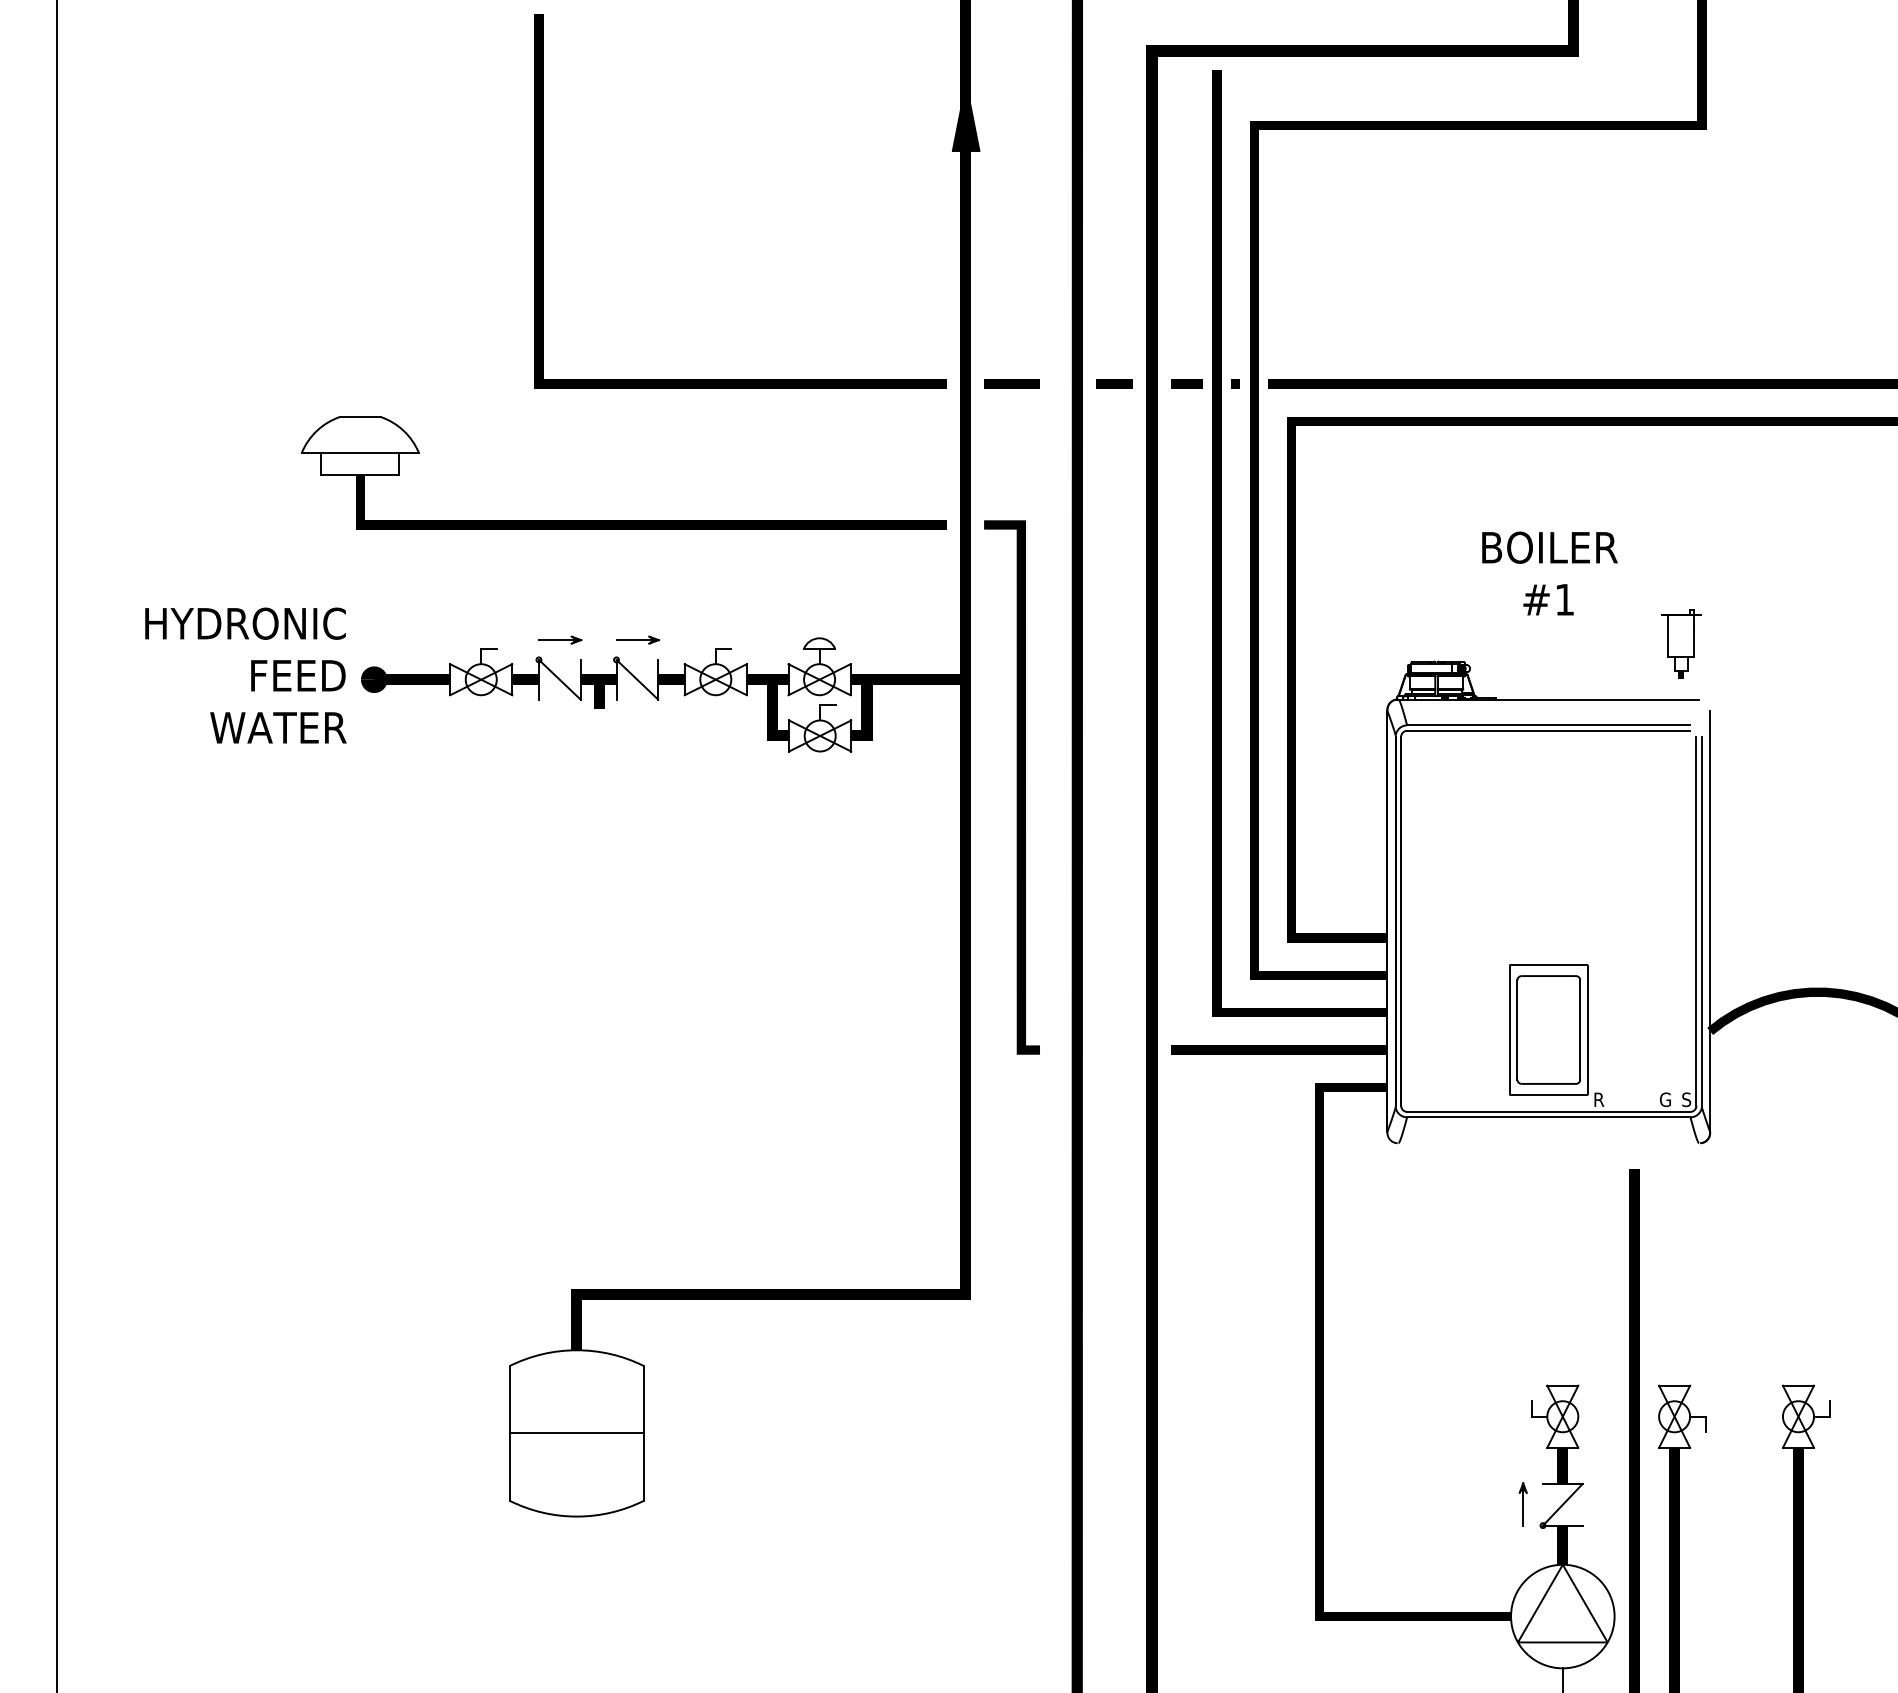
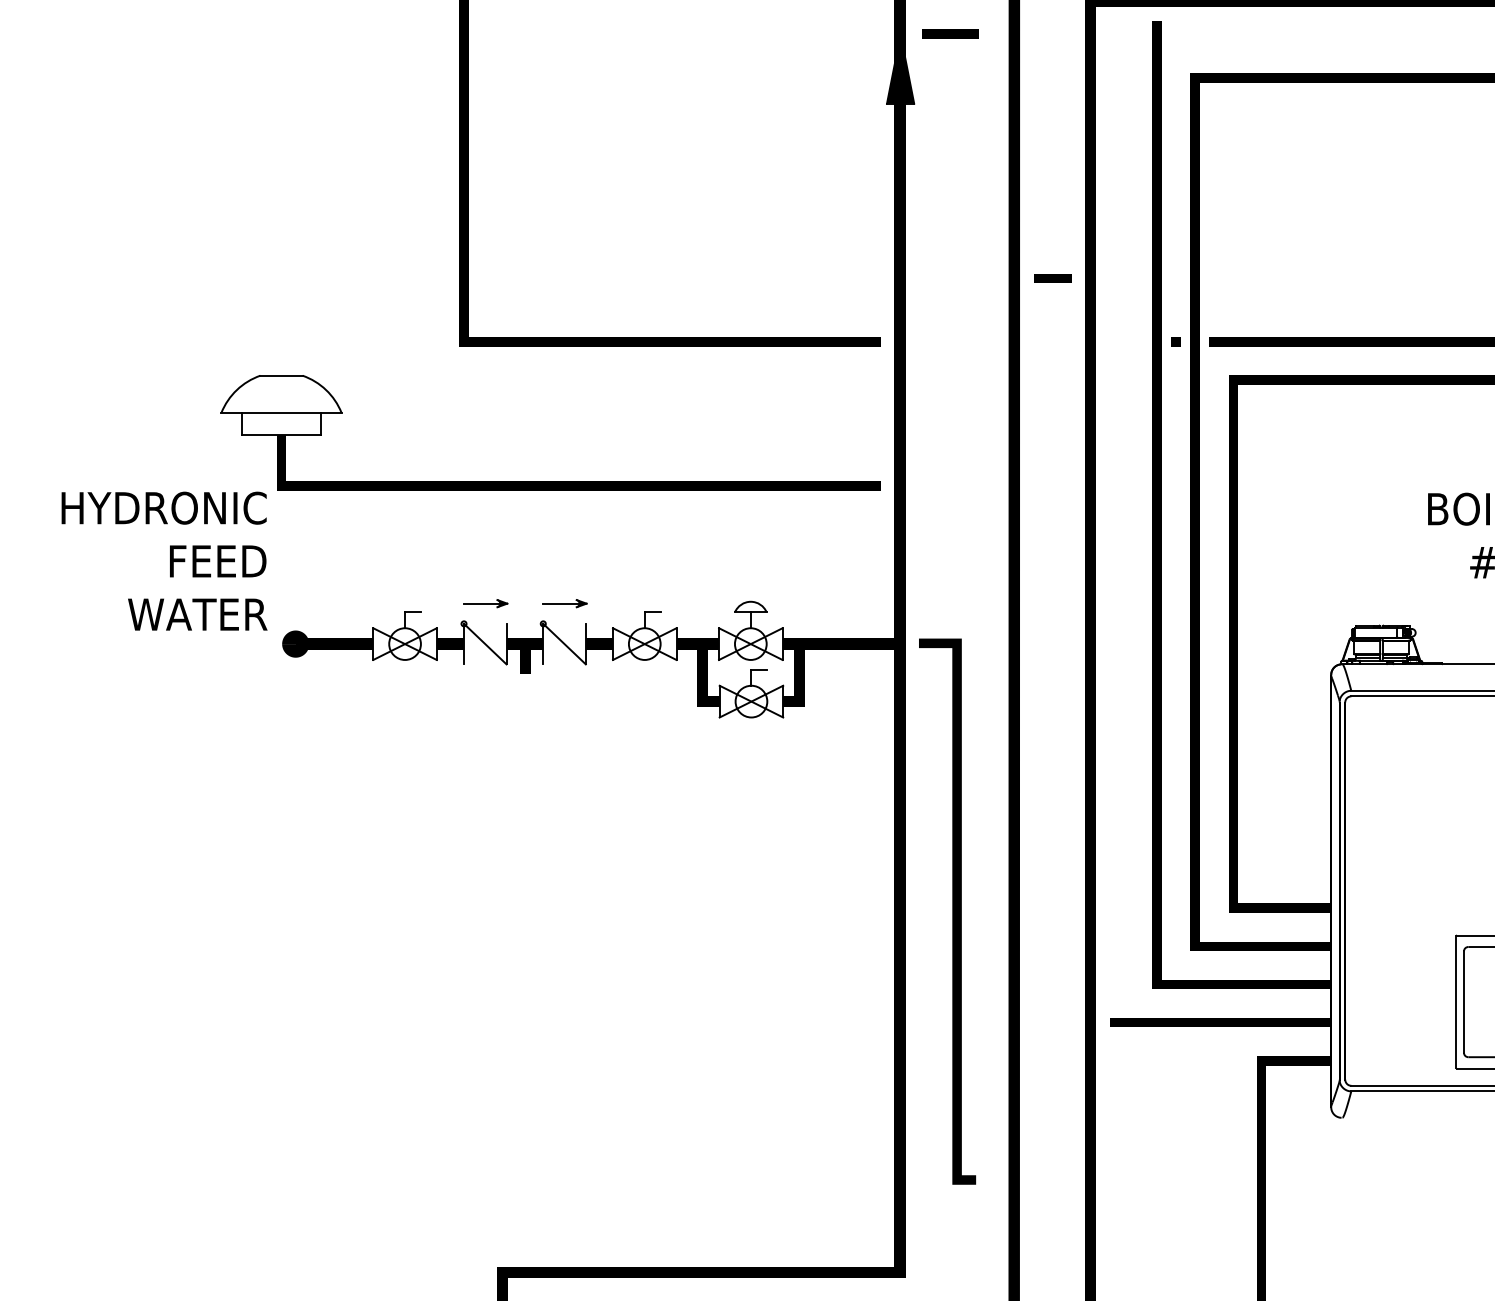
line: (1011, 383) -> (950, 33), moved
line: (1114, 383) -> (1053, 278), moved
line: (1186, 383) -> (1125, 341), removed
text: (245, 675) -> (164, 561), moved
line: (1016, 787) -> (952, 911), moved

